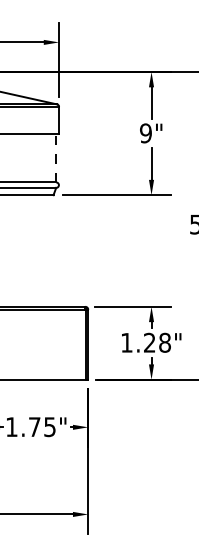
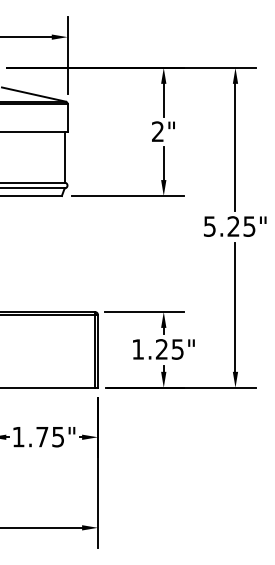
text: (145, 133) -> (157, 131), 9" -> 2"
line: (56, 158) -> (64, 157), dashed -> solid
text: (164, 342) -> (177, 349), 1.28" -> 1.25"

